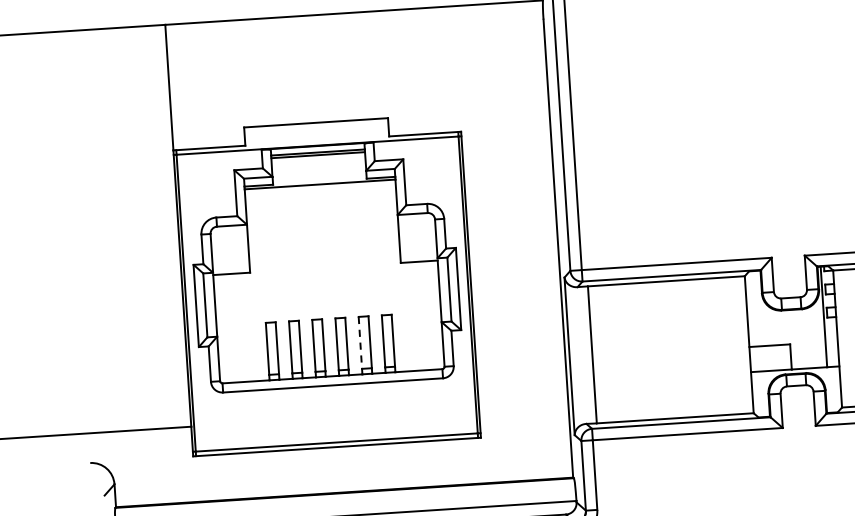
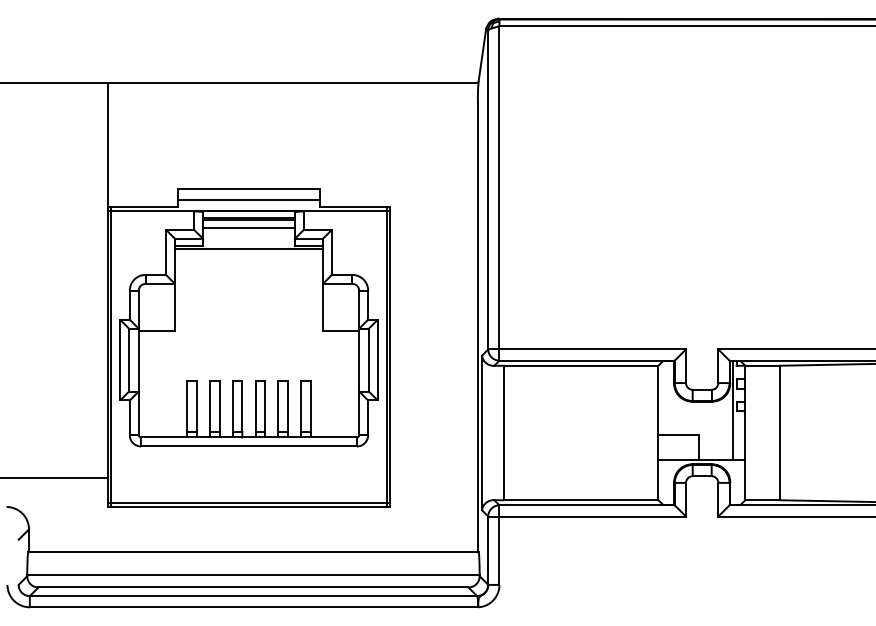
line: (316, 133) -> (248, 199), added
line: (318, 163) -> (248, 228), added
line: (360, 342) -> (278, 406), dashed -> solid

